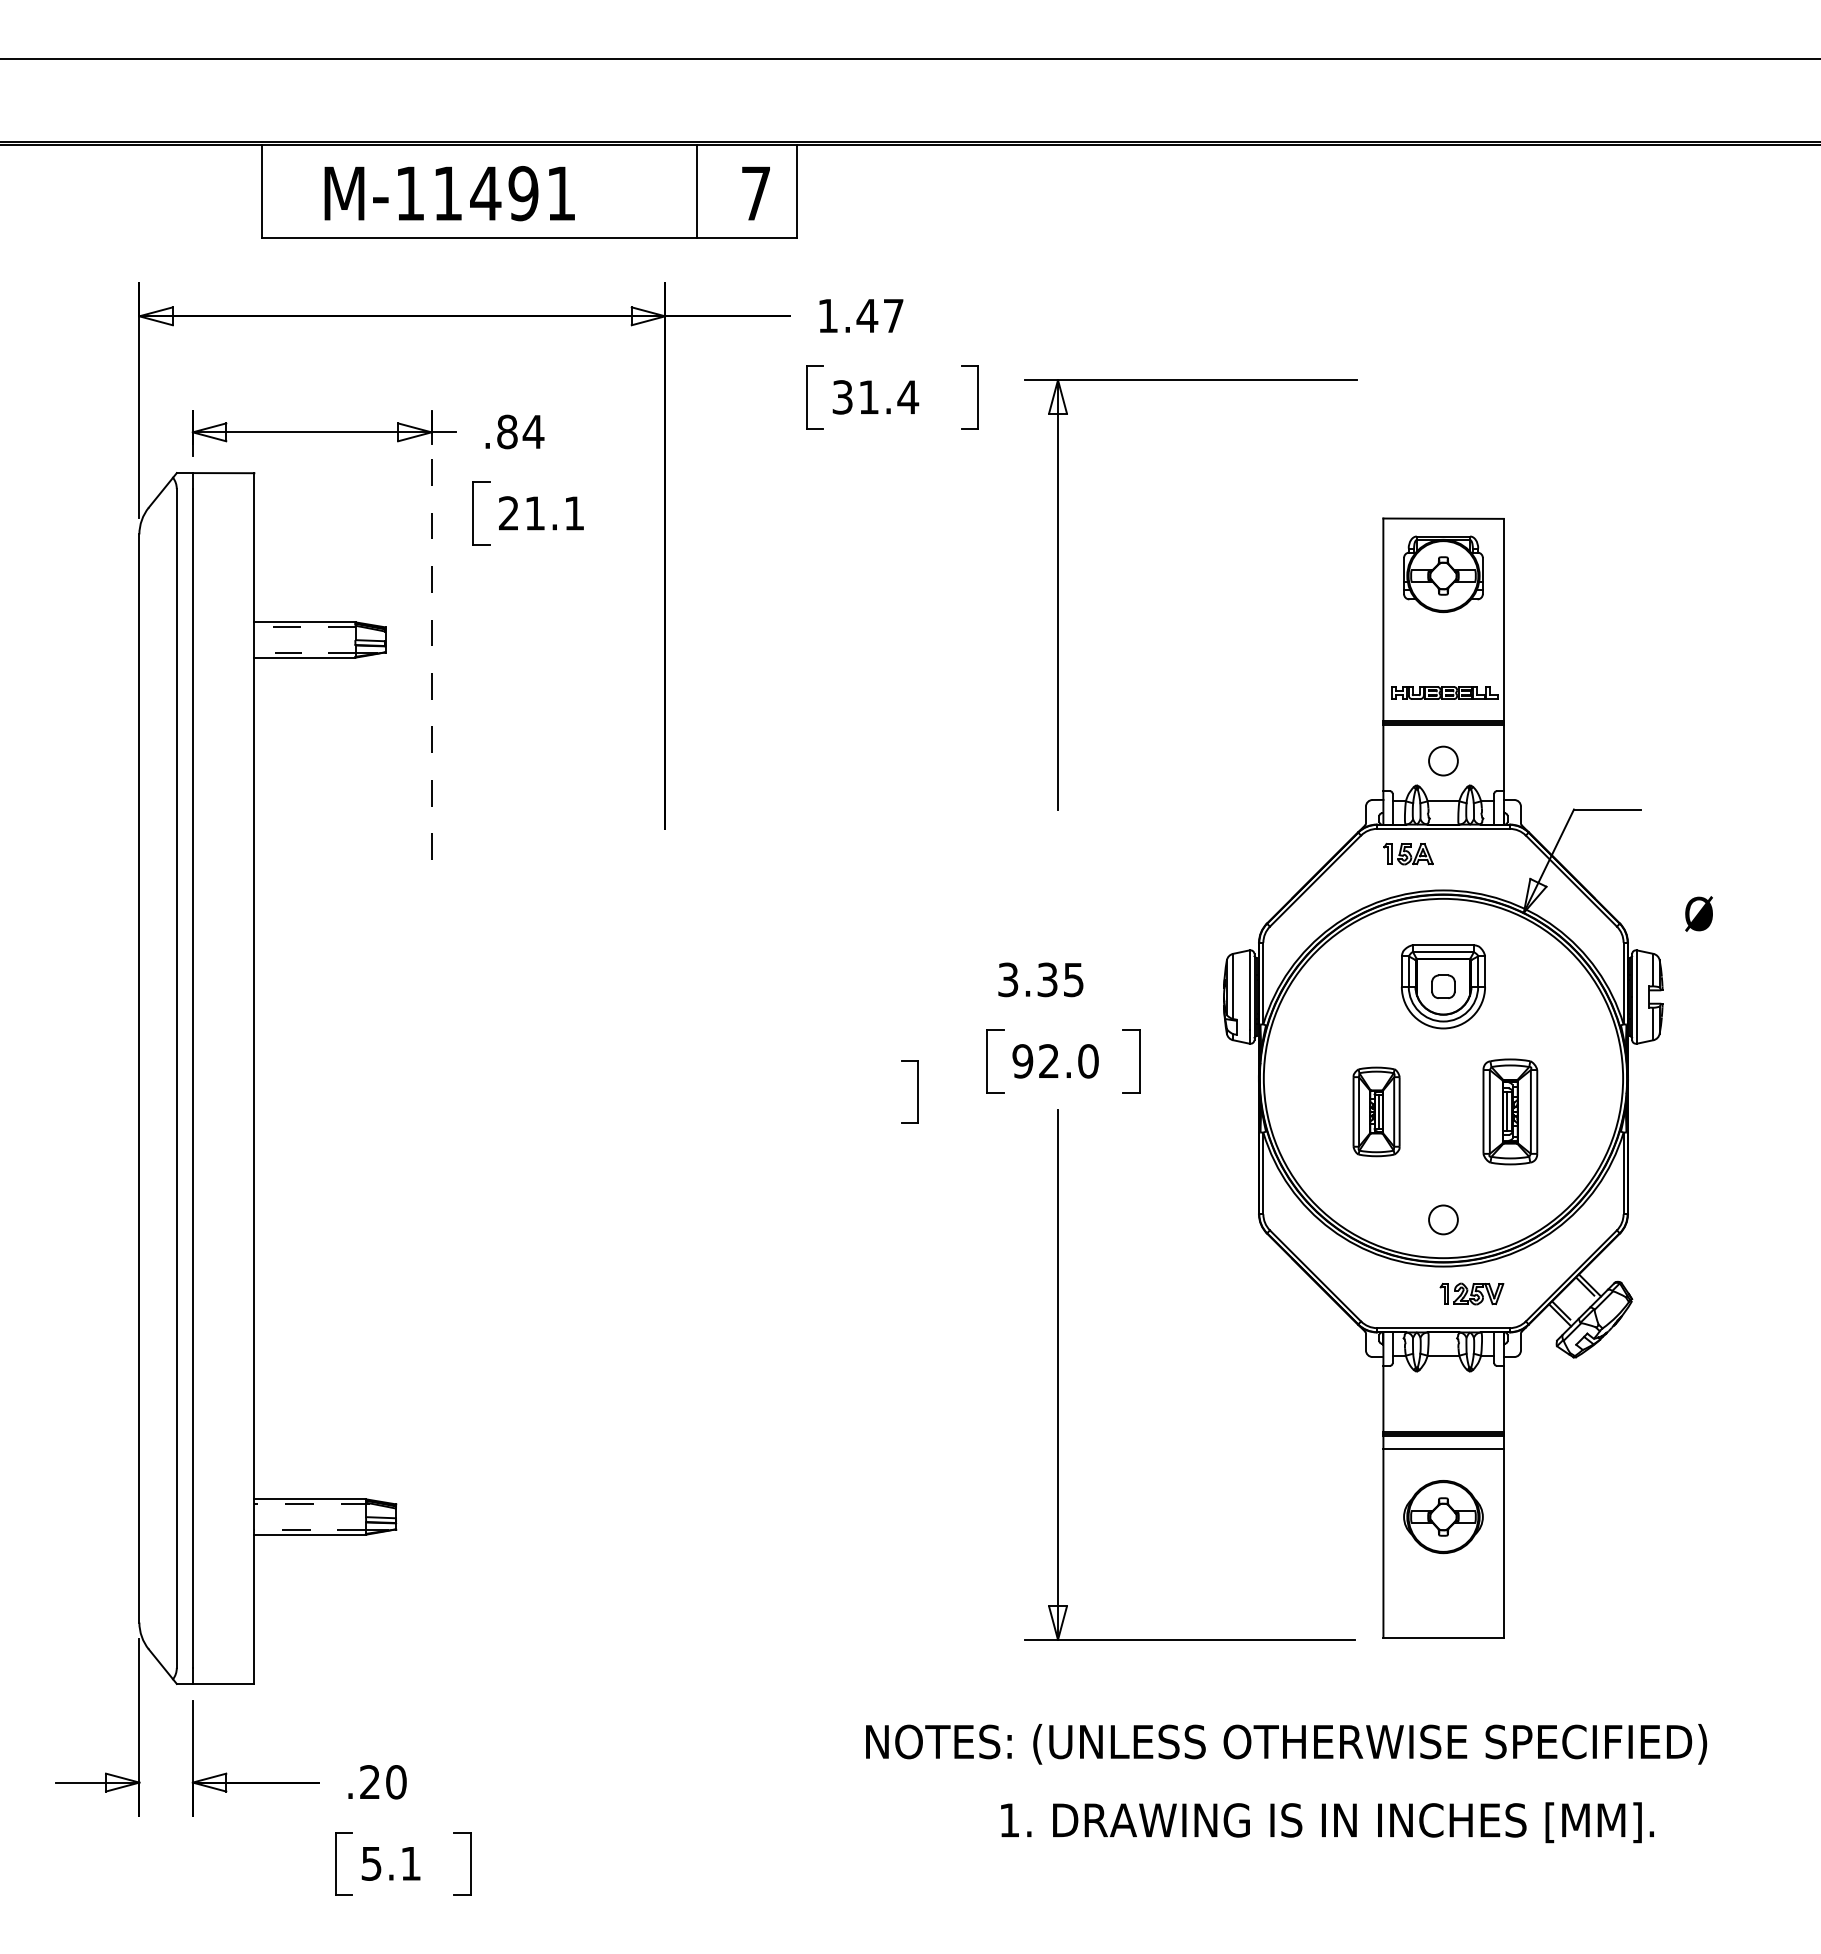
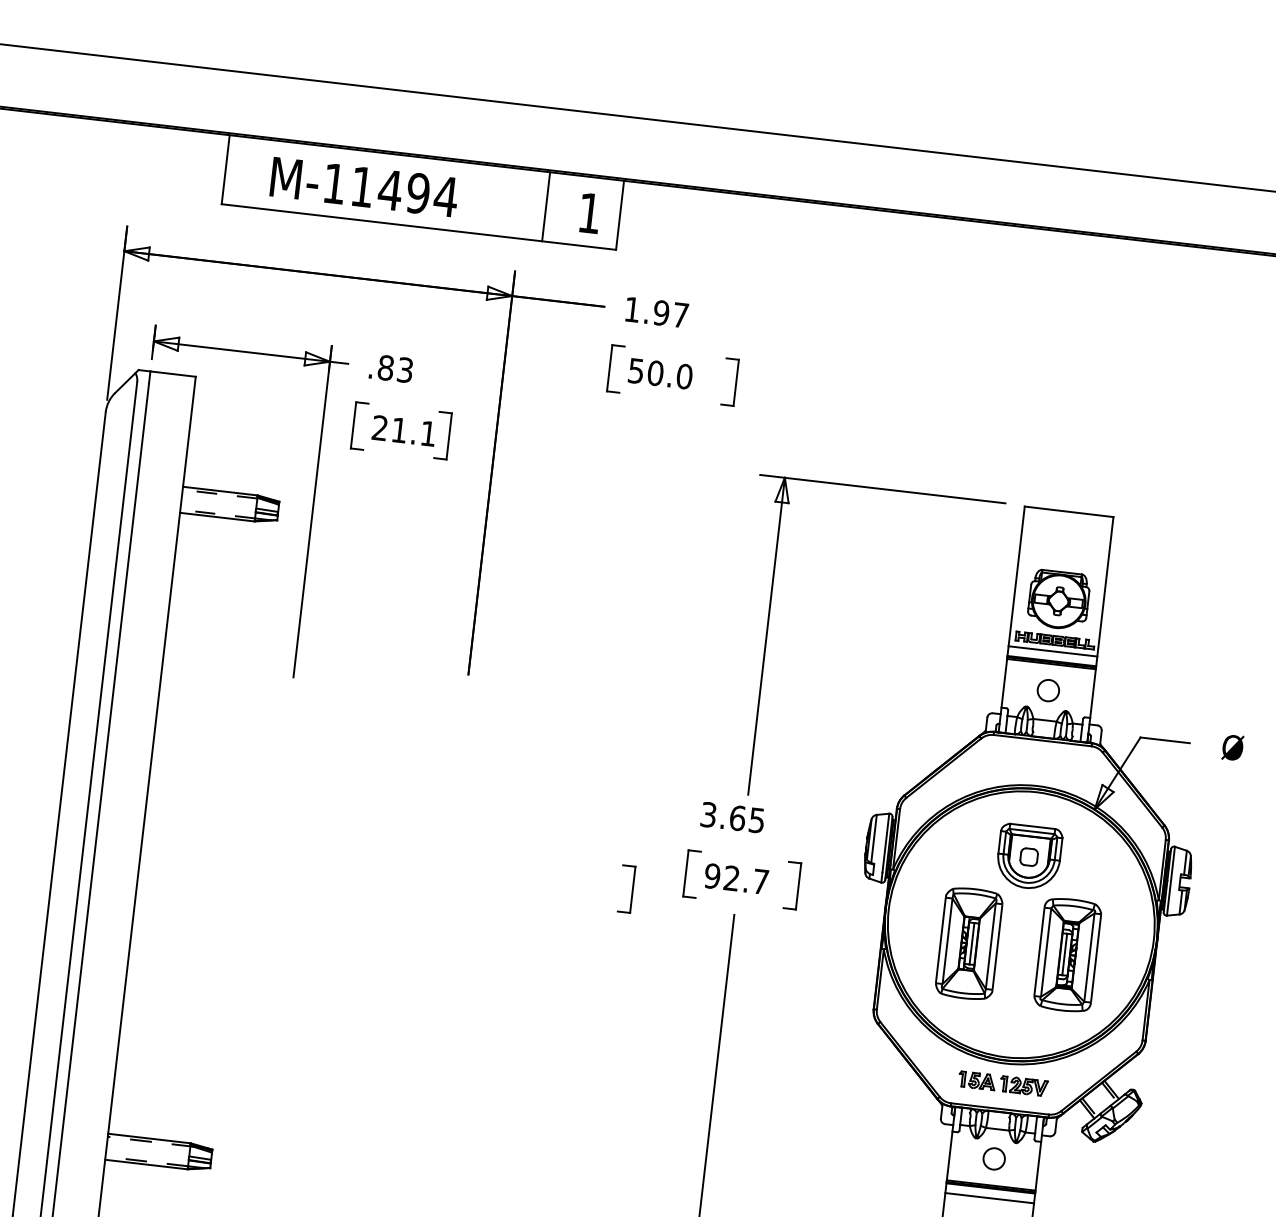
text: (560, 193) -> (445, 196), M-11491 -> M-11494
text: (755, 193) -> (589, 213), 7 -> 1
text: (867, 315) -> (661, 312), 1.47 -> 1.97
text: (876, 397) -> (661, 374), 31.4 -> 50.0
text: (533, 431) -> (405, 369), .84 -> .83
part: (602, 513) -> (449, 436), added
part: (1443, 574) -> (1058, 600), moved
part: (1058, 594) -> (766, 635), moved
line: (431, 635) -> (312, 511), dashed -> solid
line: (1443, 707) -> (1053, 651), added
part: (1408, 854) -> (977, 1081), moved
text: (1698, 913) -> (1232, 747), moved
text: (1047, 979) -> (737, 817), 3.35 -> 3.65
text: (1088, 1061) -> (760, 881), 92.0 -> 92.7
part: (1376, 1111) -> (969, 943), size x1.67
part: (1510, 1111) -> (1067, 954), size x1.43
circle: (1443, 1219) -> (994, 1158), moved

